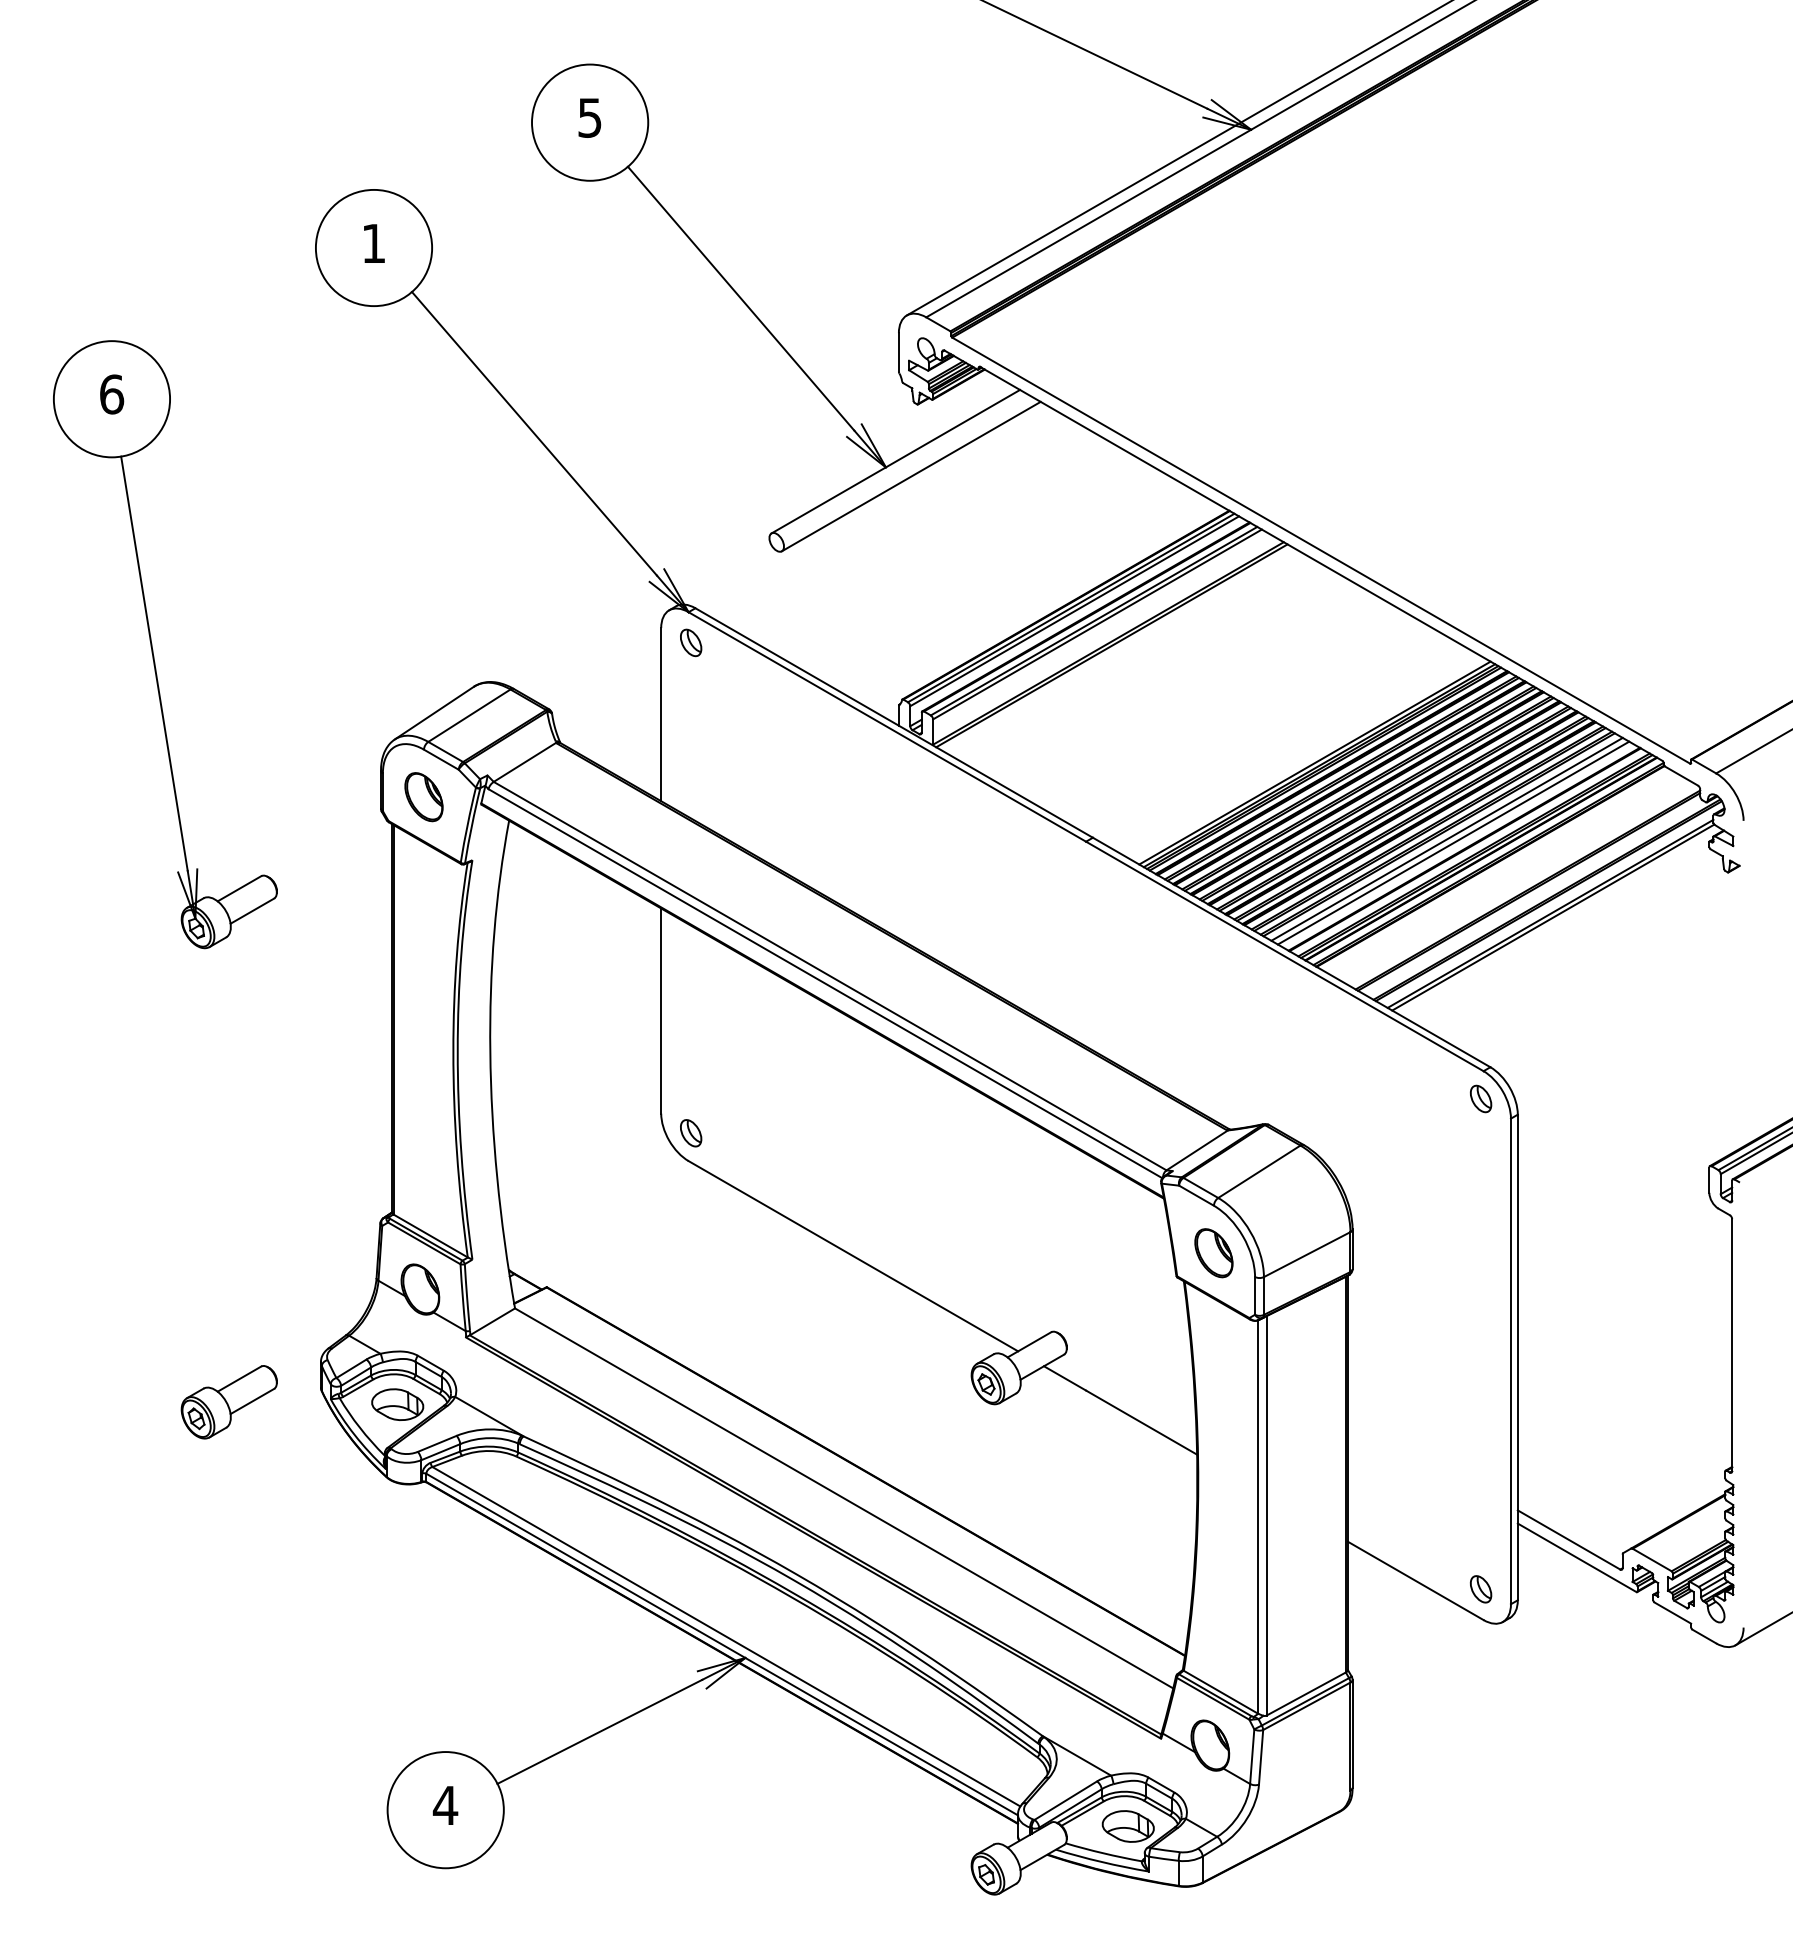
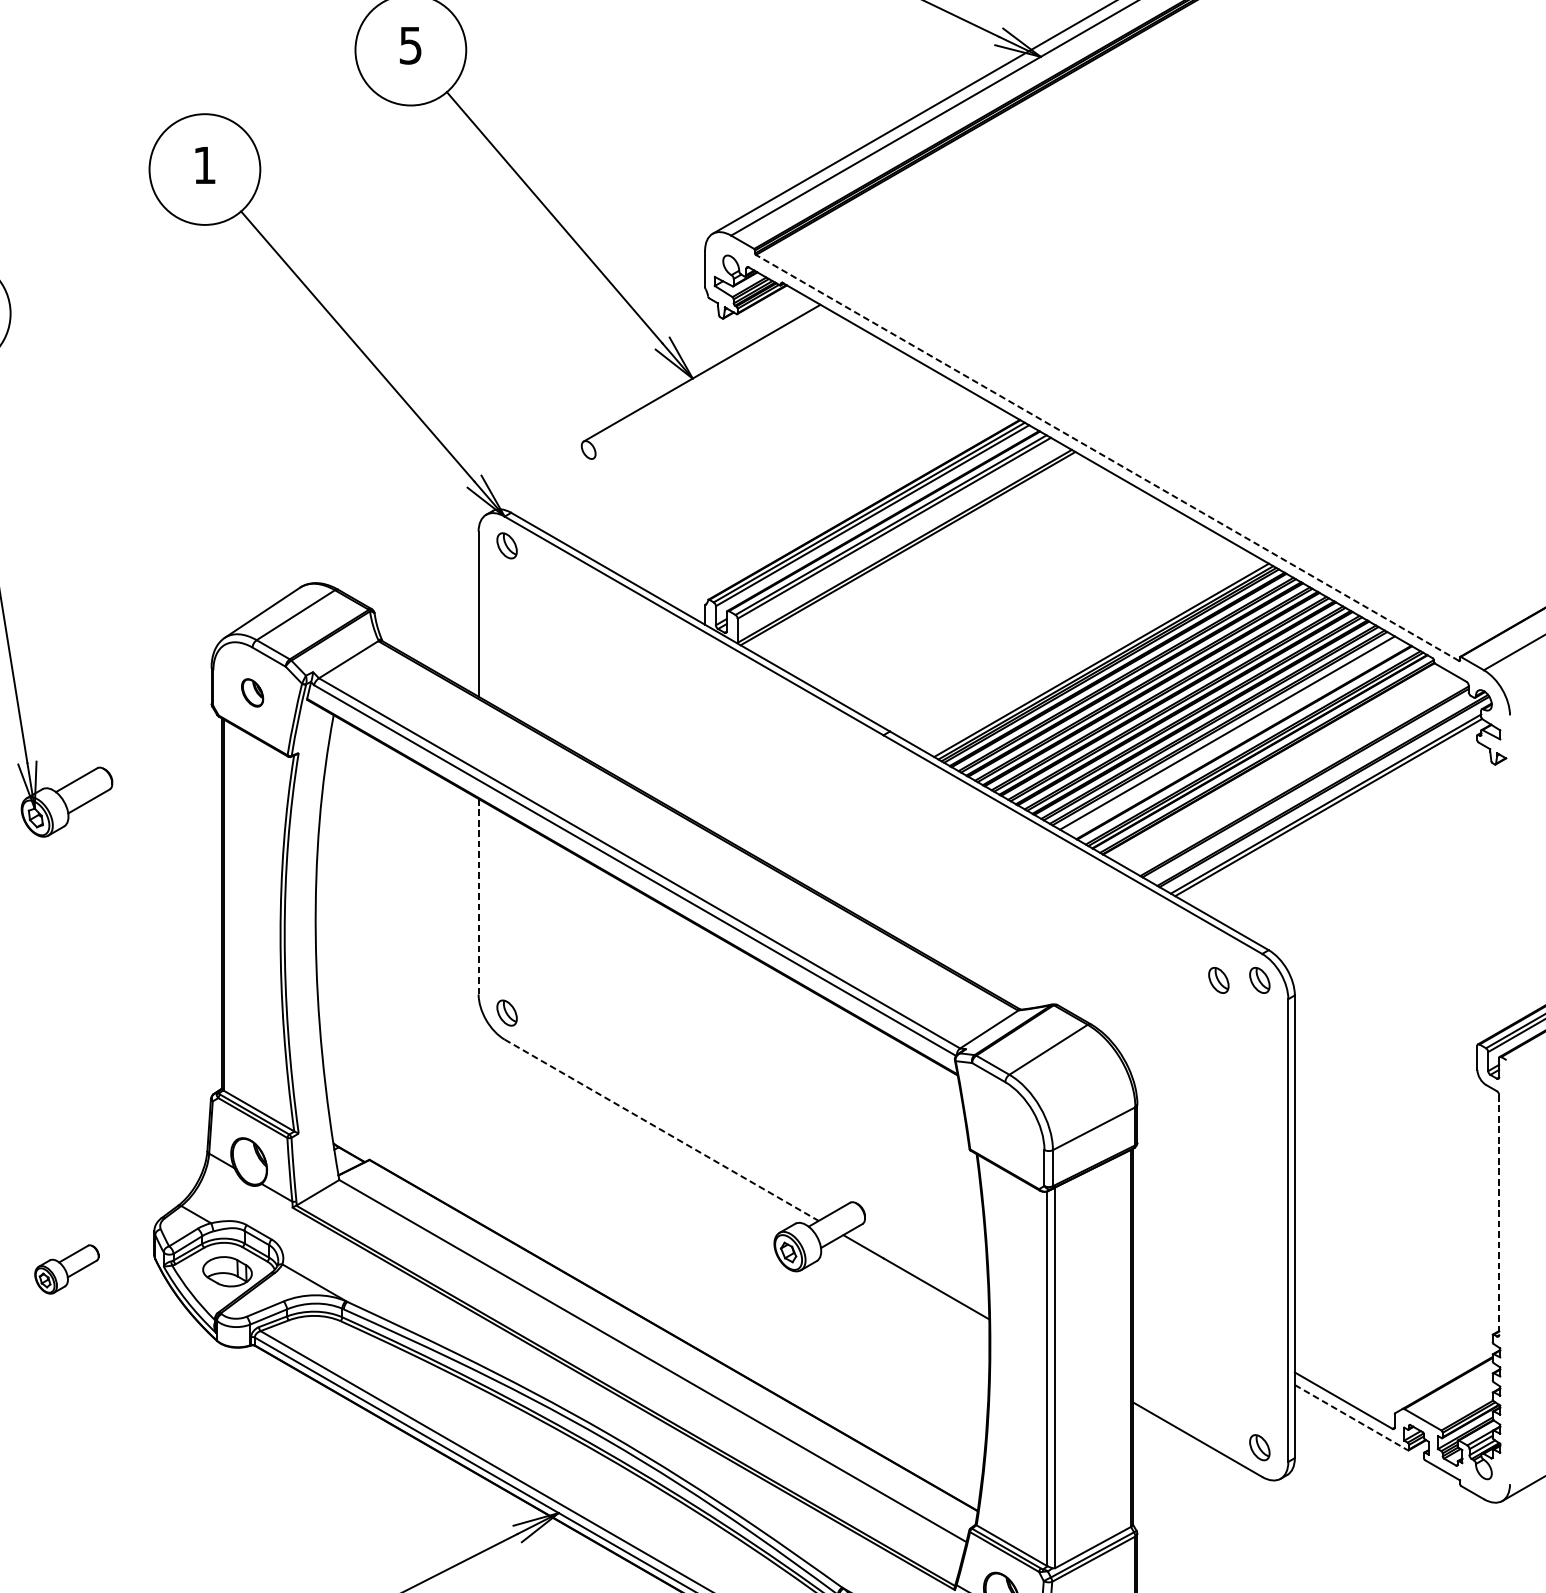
line: (910, 476) -> (716, 387), removed
line: (1320, 550) -> (1106, 457), solid -> dashed
part: (423, 797) -> (252, 693), size x0.6
line: (1453, 842) -> (1233, 736), removed
line: (661, 1011) -> (478, 897), solid -> dashed
part: (1437, 1098) -> (1218, 979), added
part: (1213, 1253) -> (1004, 1127), removed
line: (853, 1256) -> (661, 1130), solid -> dashed
line: (1732, 1345) -> (1499, 1215), solid -> dashed
part: (228, 1402) -> (66, 1269), size x0.7
line: (1577, 1558) -> (1351, 1418), solid -> dashed

